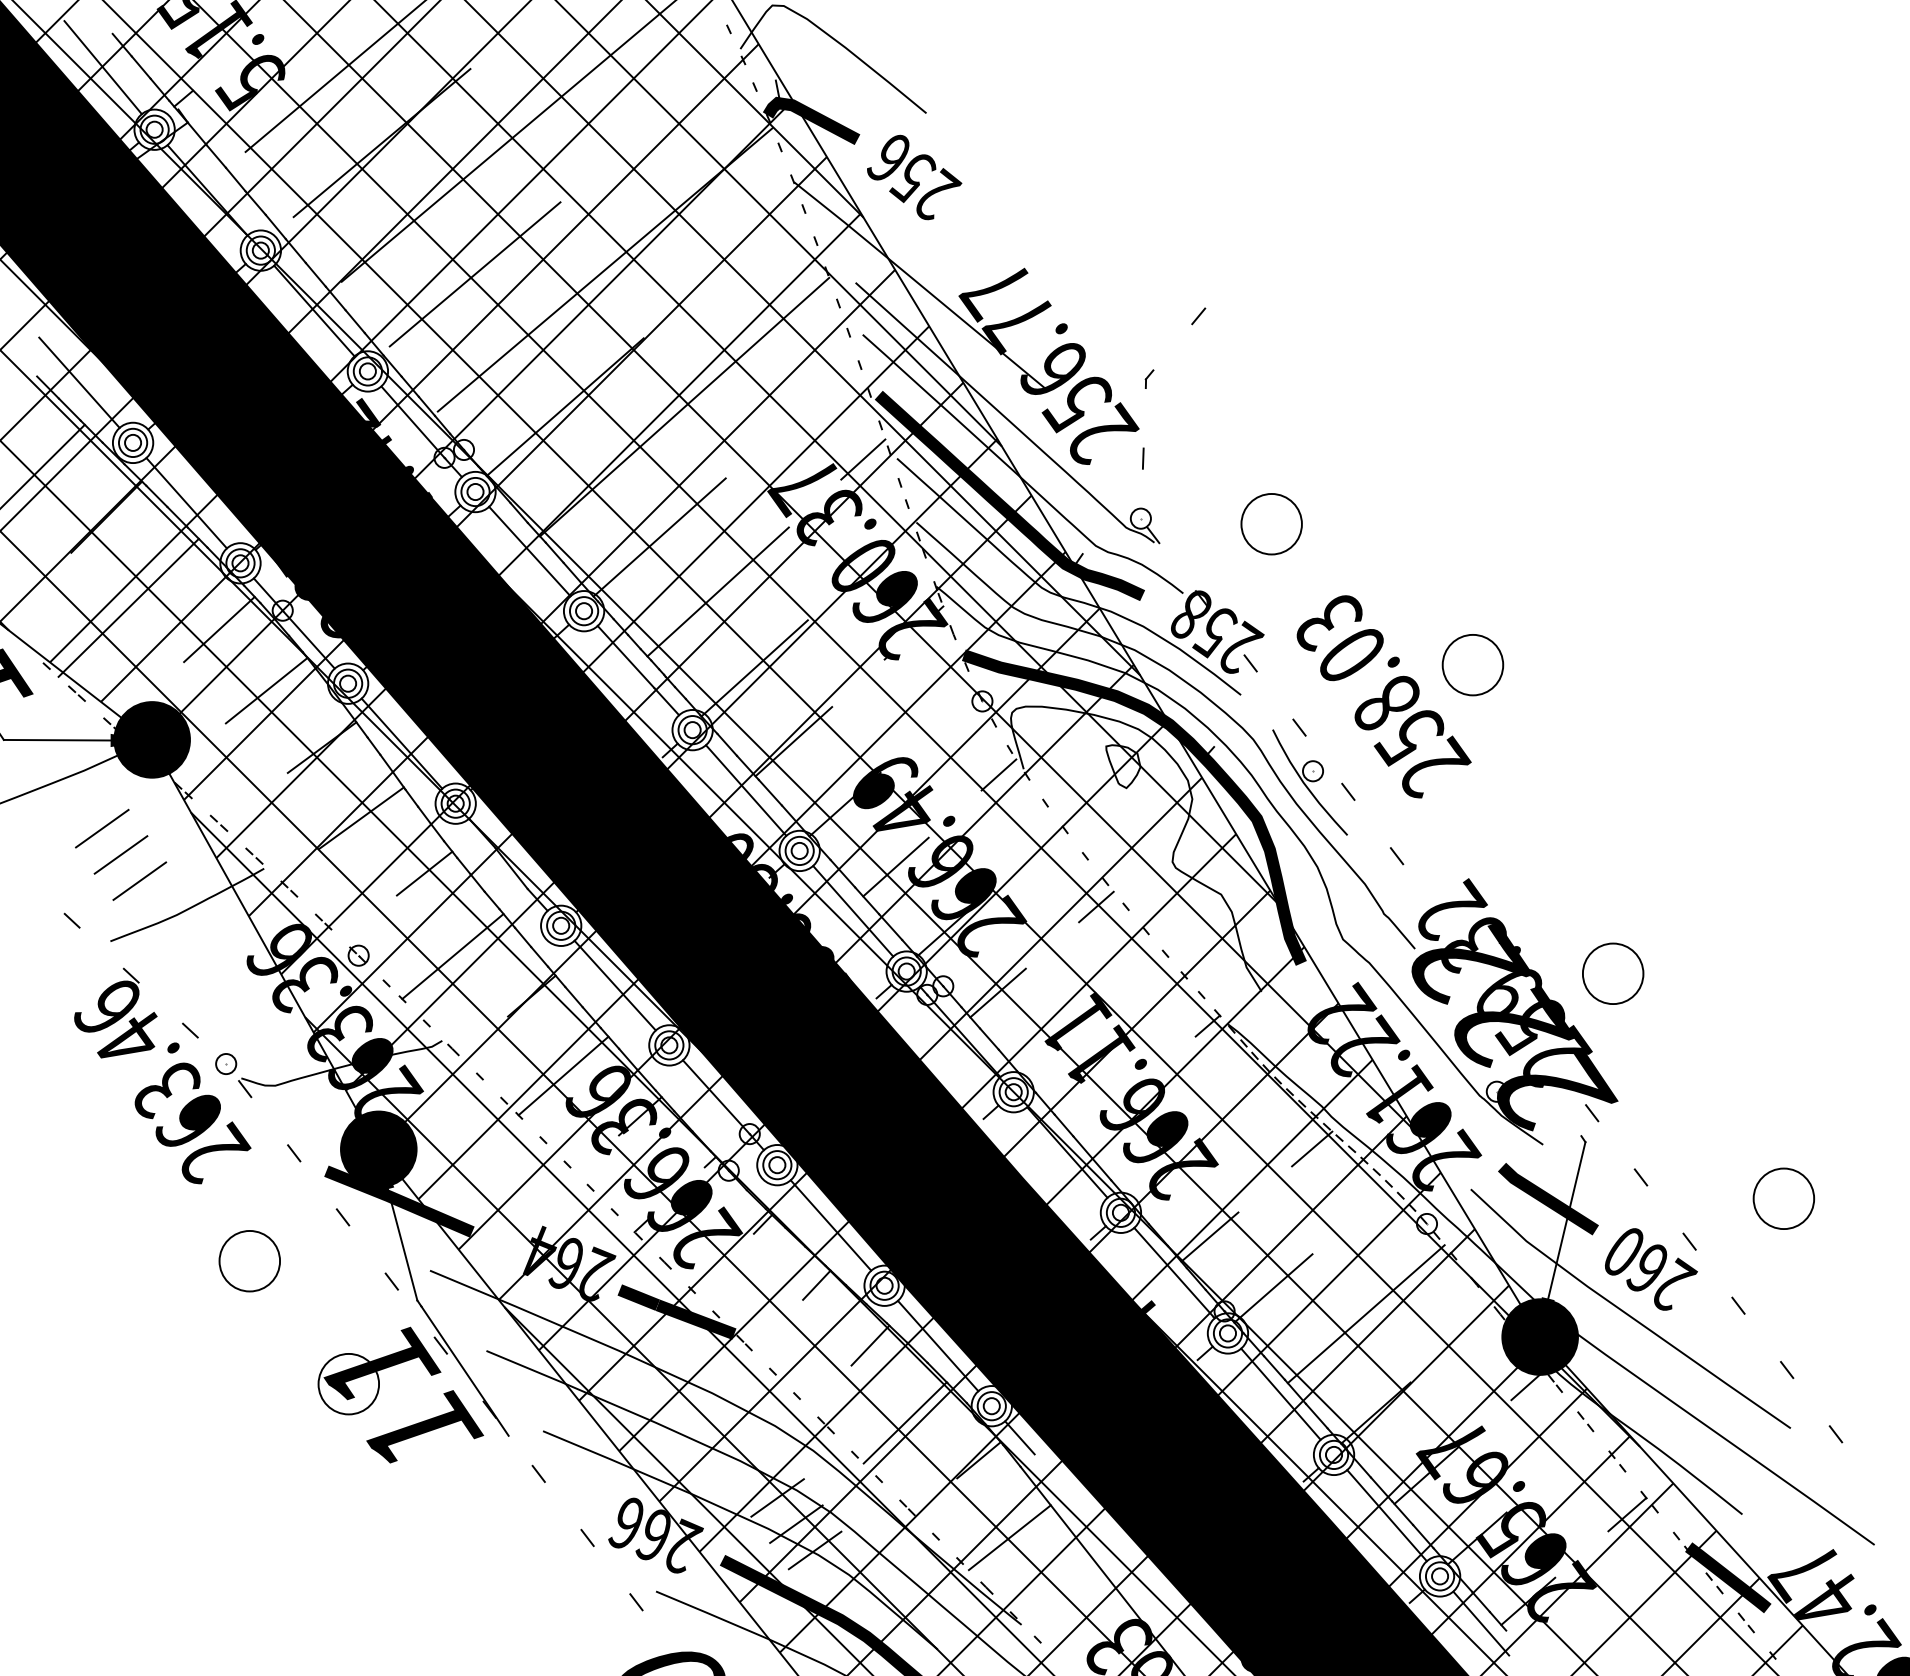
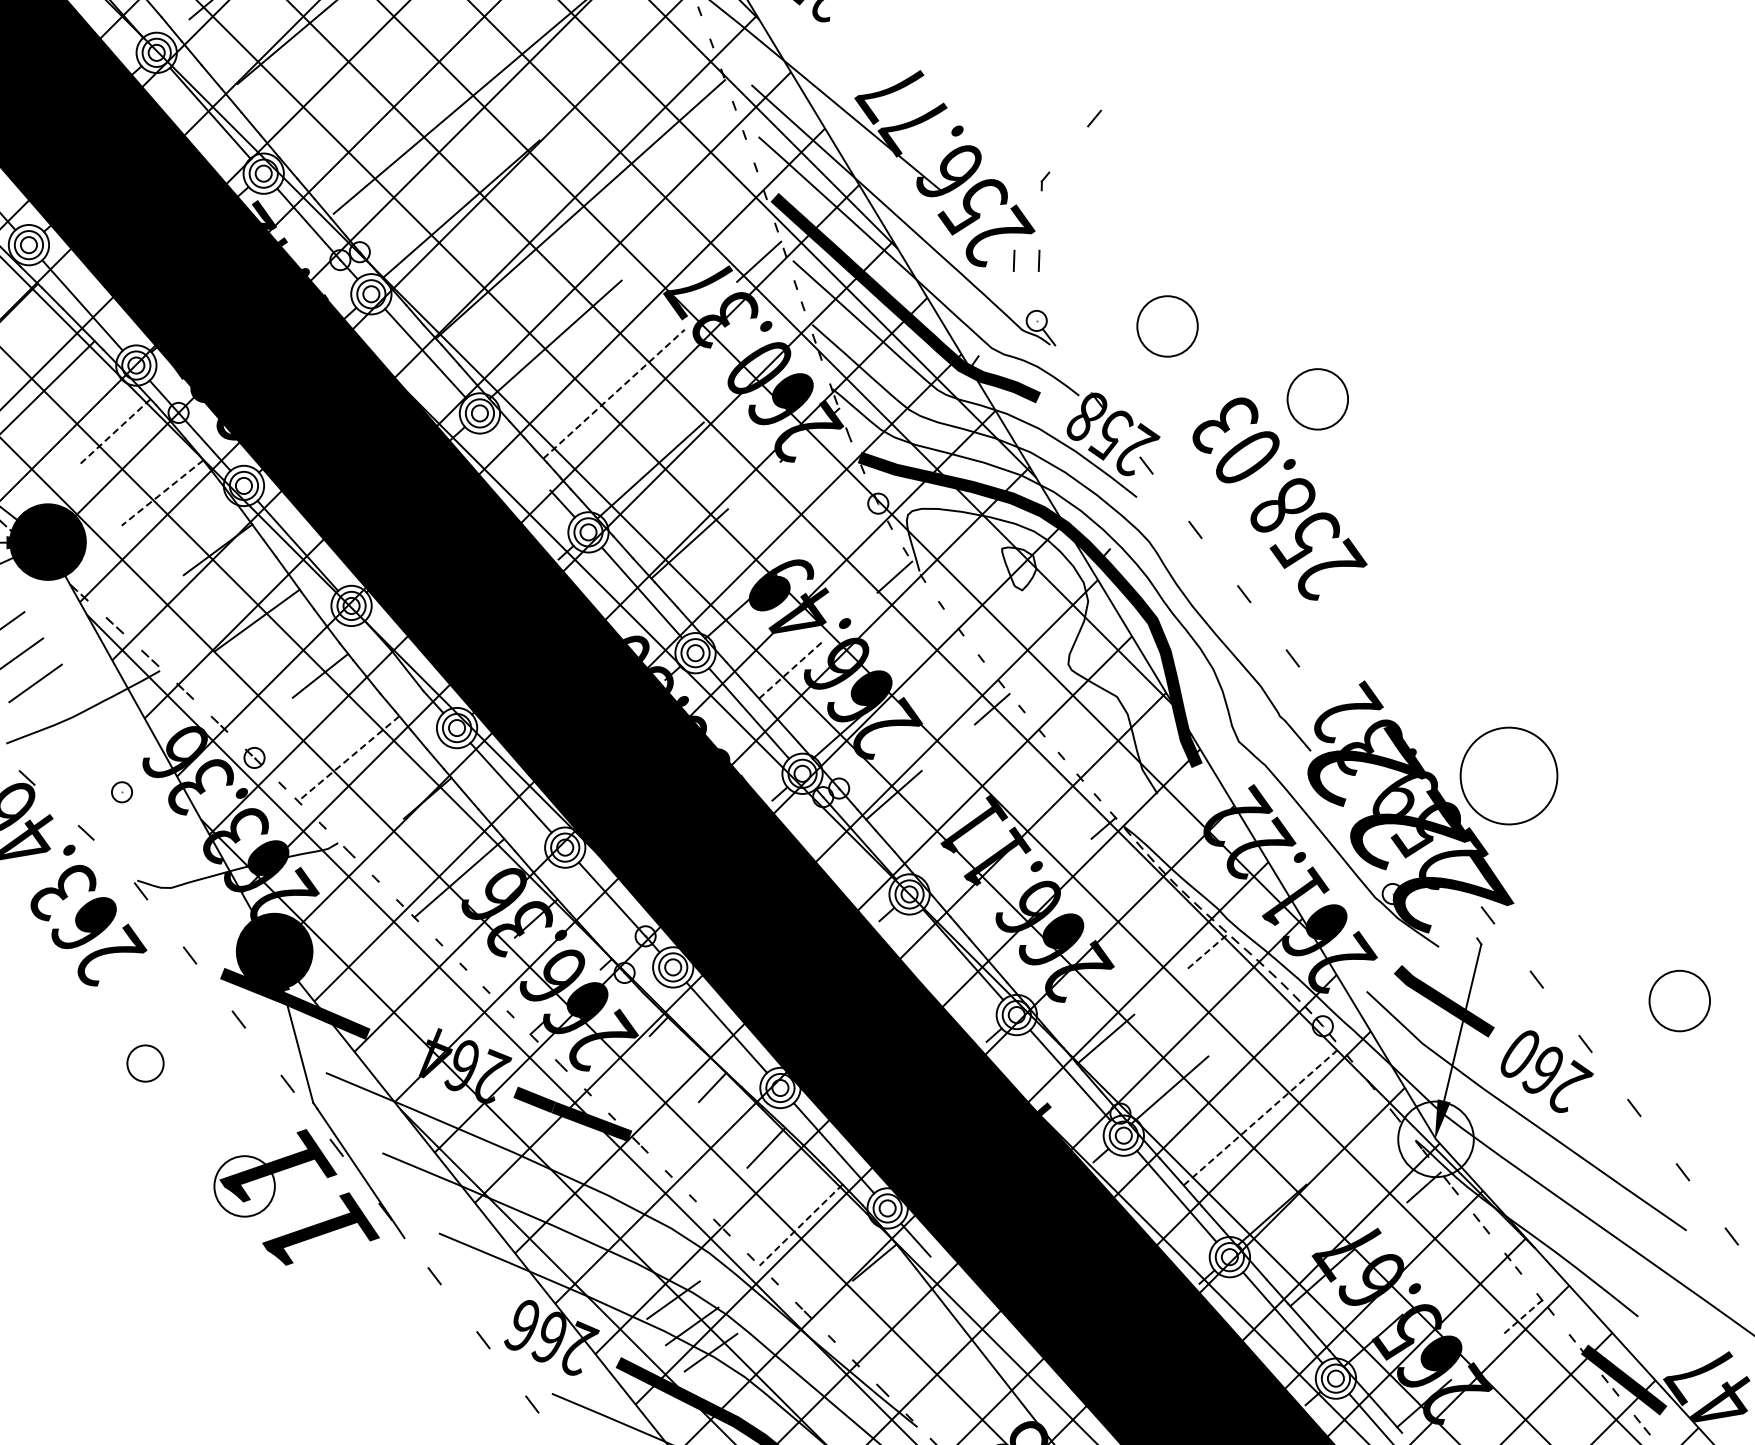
line: (474, 274) -> (370, 76), removed
line: (1118, 458) -> (1014, 260), added
line: (718, 591) -> (614, 393), solid -> dashed
line: (219, 629) -> (115, 431), solid -> dashed
line: (625, 656) -> (521, 458), removed
circle: (1472, 665) -> (1317, 399), moved
line: (266, 691) -> (162, 493), solid -> dashed
part: (1309, 782) -> (1205, 584), removed
line: (895, 867) -> (791, 669), solid -> dashed
line: (452, 956) -> (348, 758), solid -> dashed
circle: (1612, 973) -> (1508, 775), size x1.6
part: (226, 1063) -> (122, 791), moved
line: (1312, 1149) -> (1208, 951), solid -> dashed
circle: (249, 1261) -> (145, 1063), size x0.6
line: (1366, 1313) -> (1262, 1115), solid -> dashed
fill: (1539, 1336) -> (1435, 1138), removed
line: (904, 1423) -> (800, 1225), solid -> dashed
line: (1627, 1514) -> (1523, 1316), solid -> dashed
line: (1009, 1537) -> (905, 1339), removed

